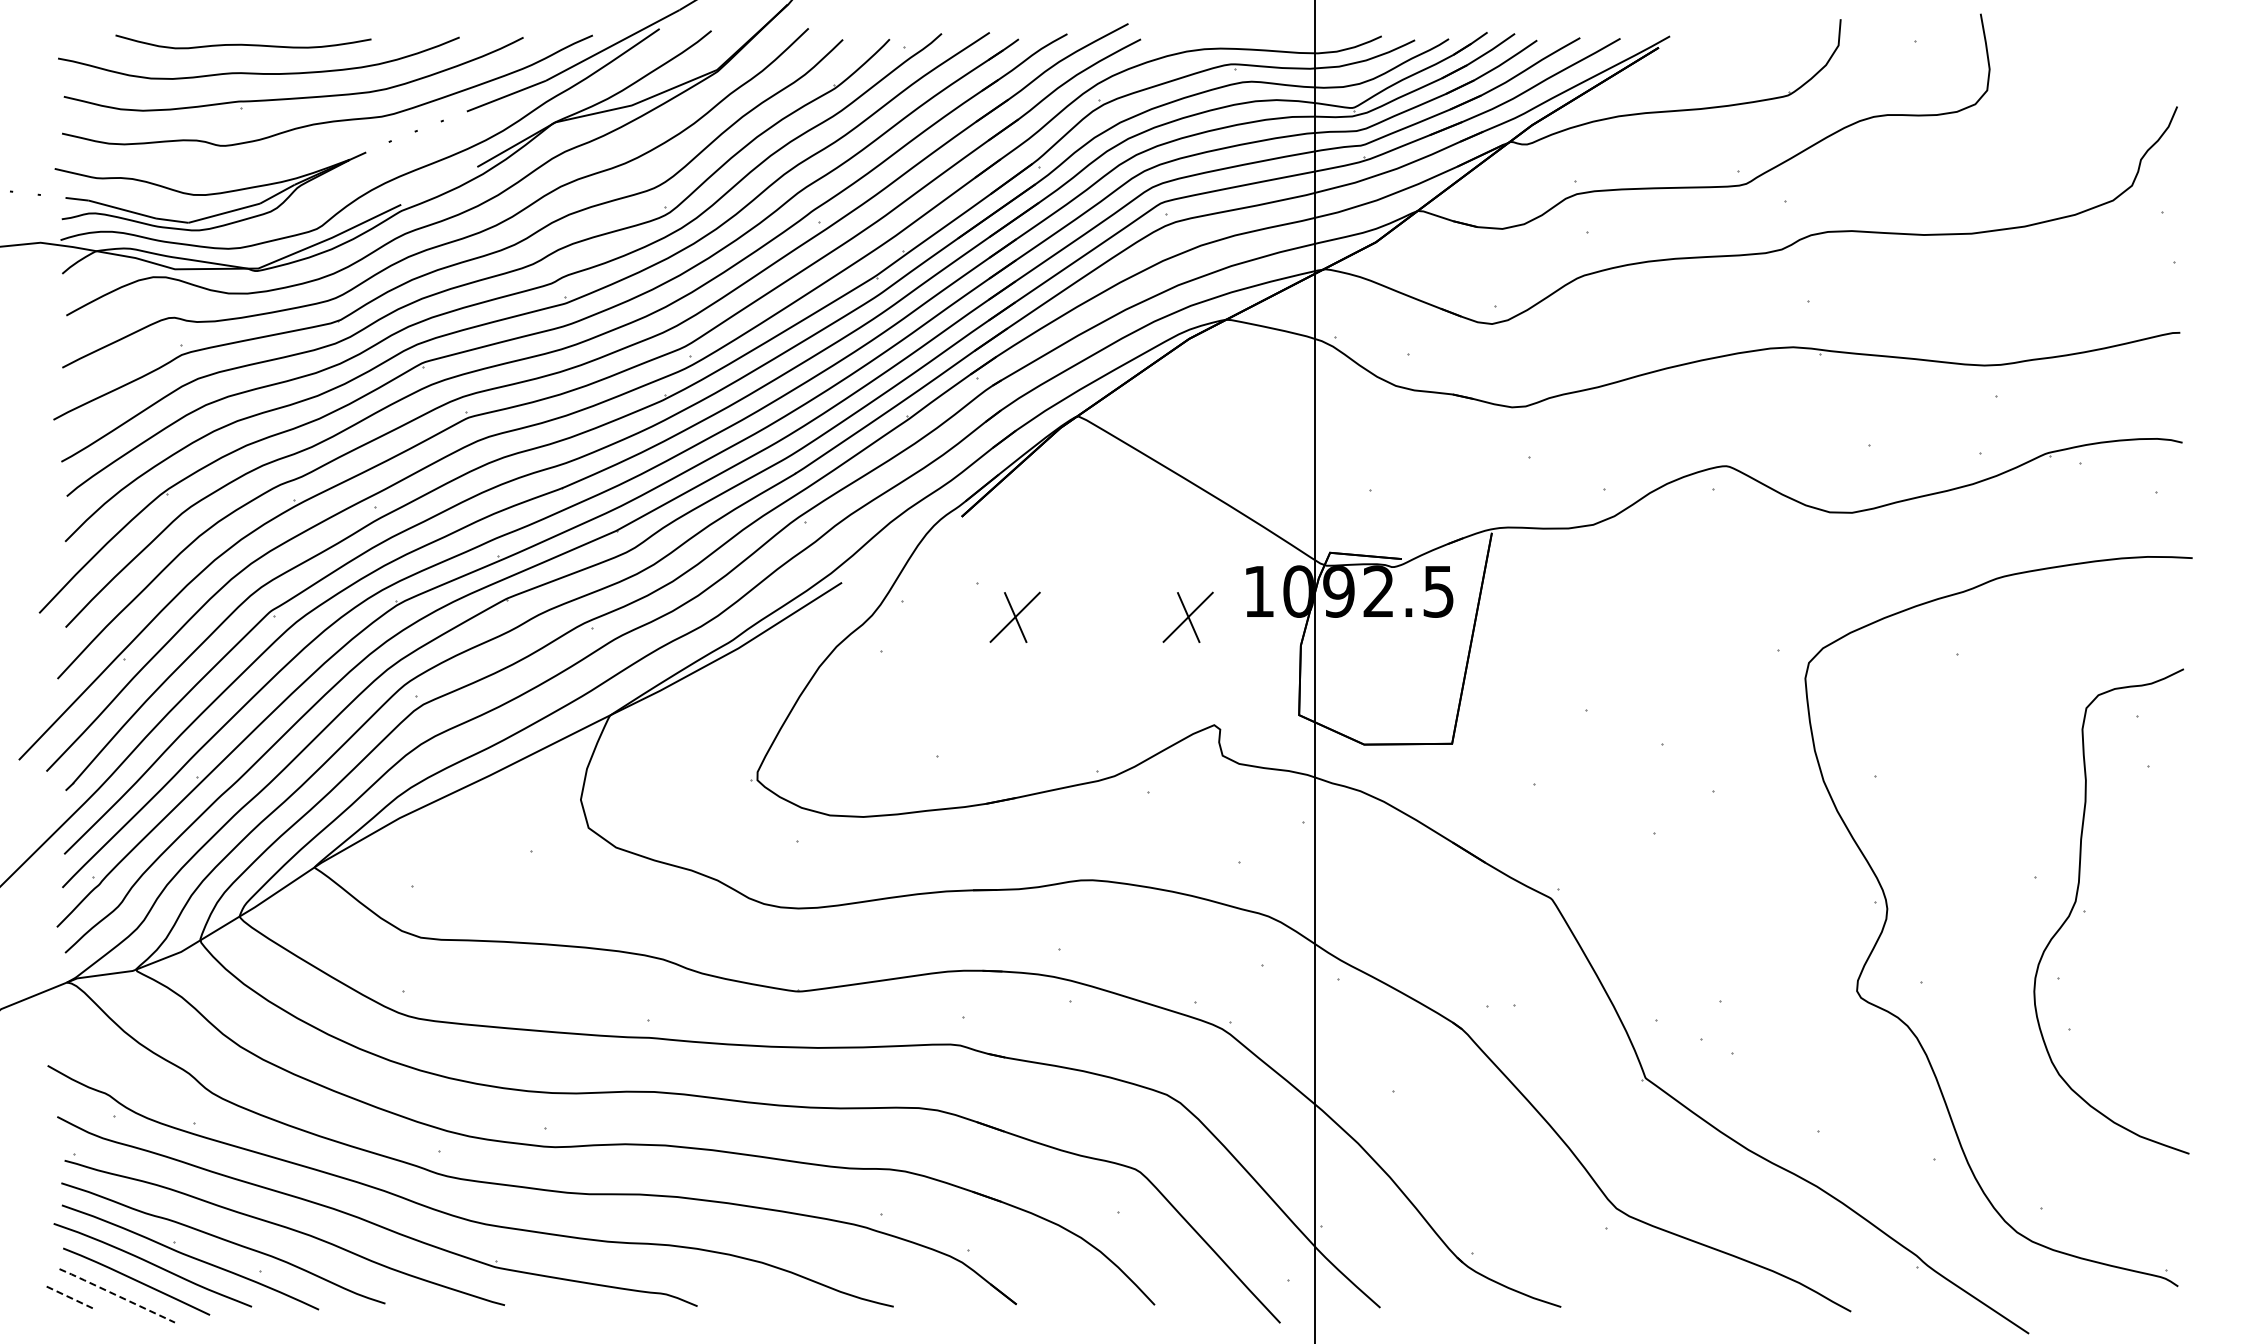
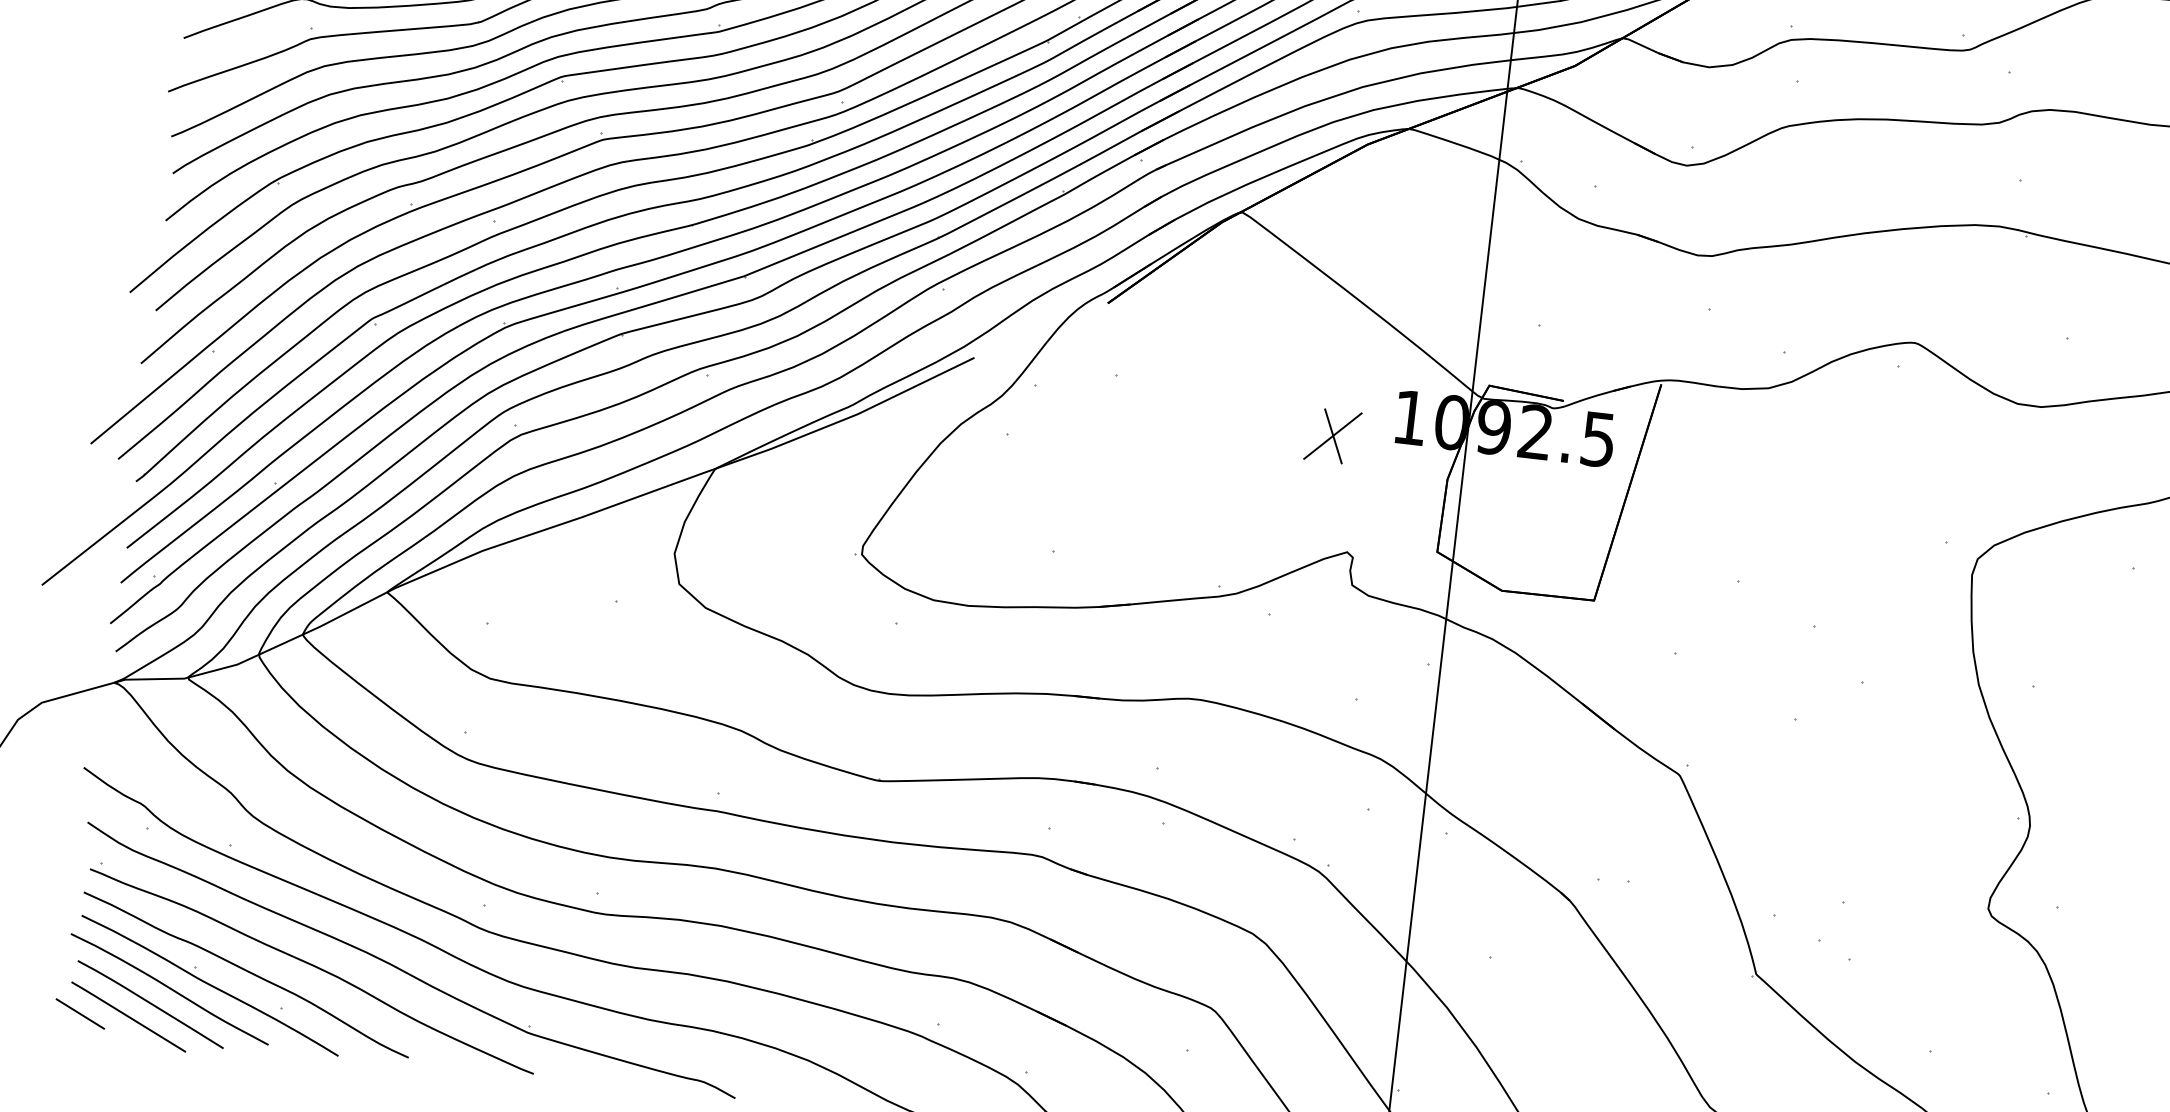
part: (1014, 616) -> (1151, 414), removed
line: (116, 1295) -> (128, 1016), dashed -> solid
line: (71, 1298) -> (80, 1014), dashed -> solid

